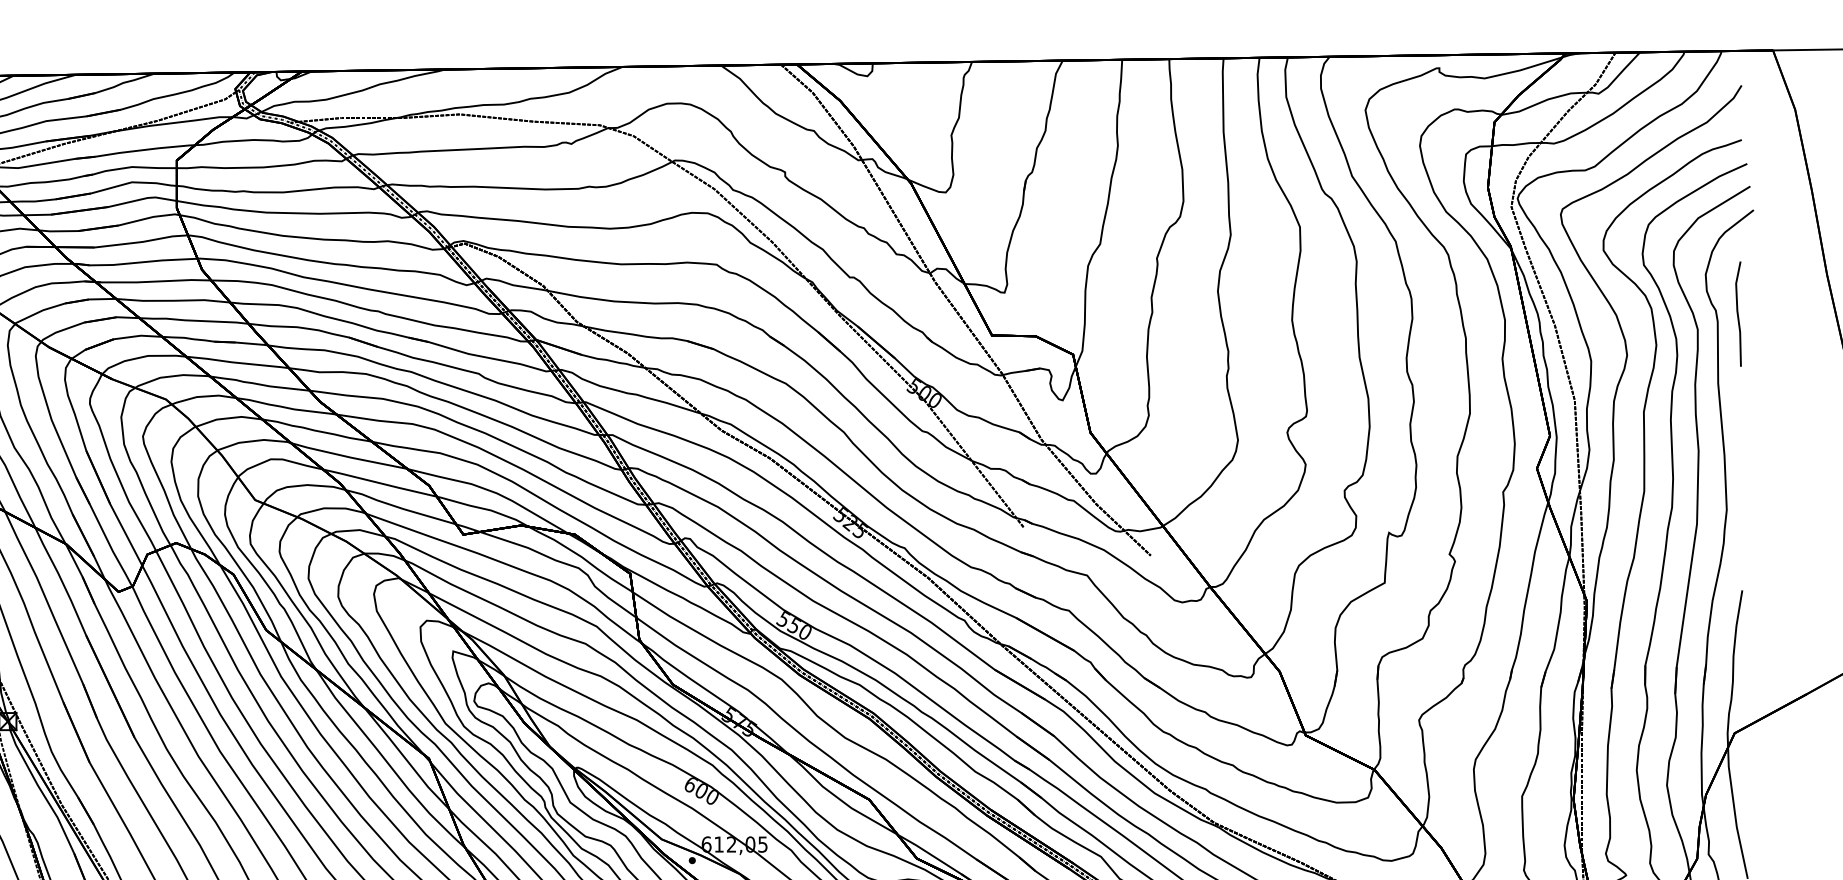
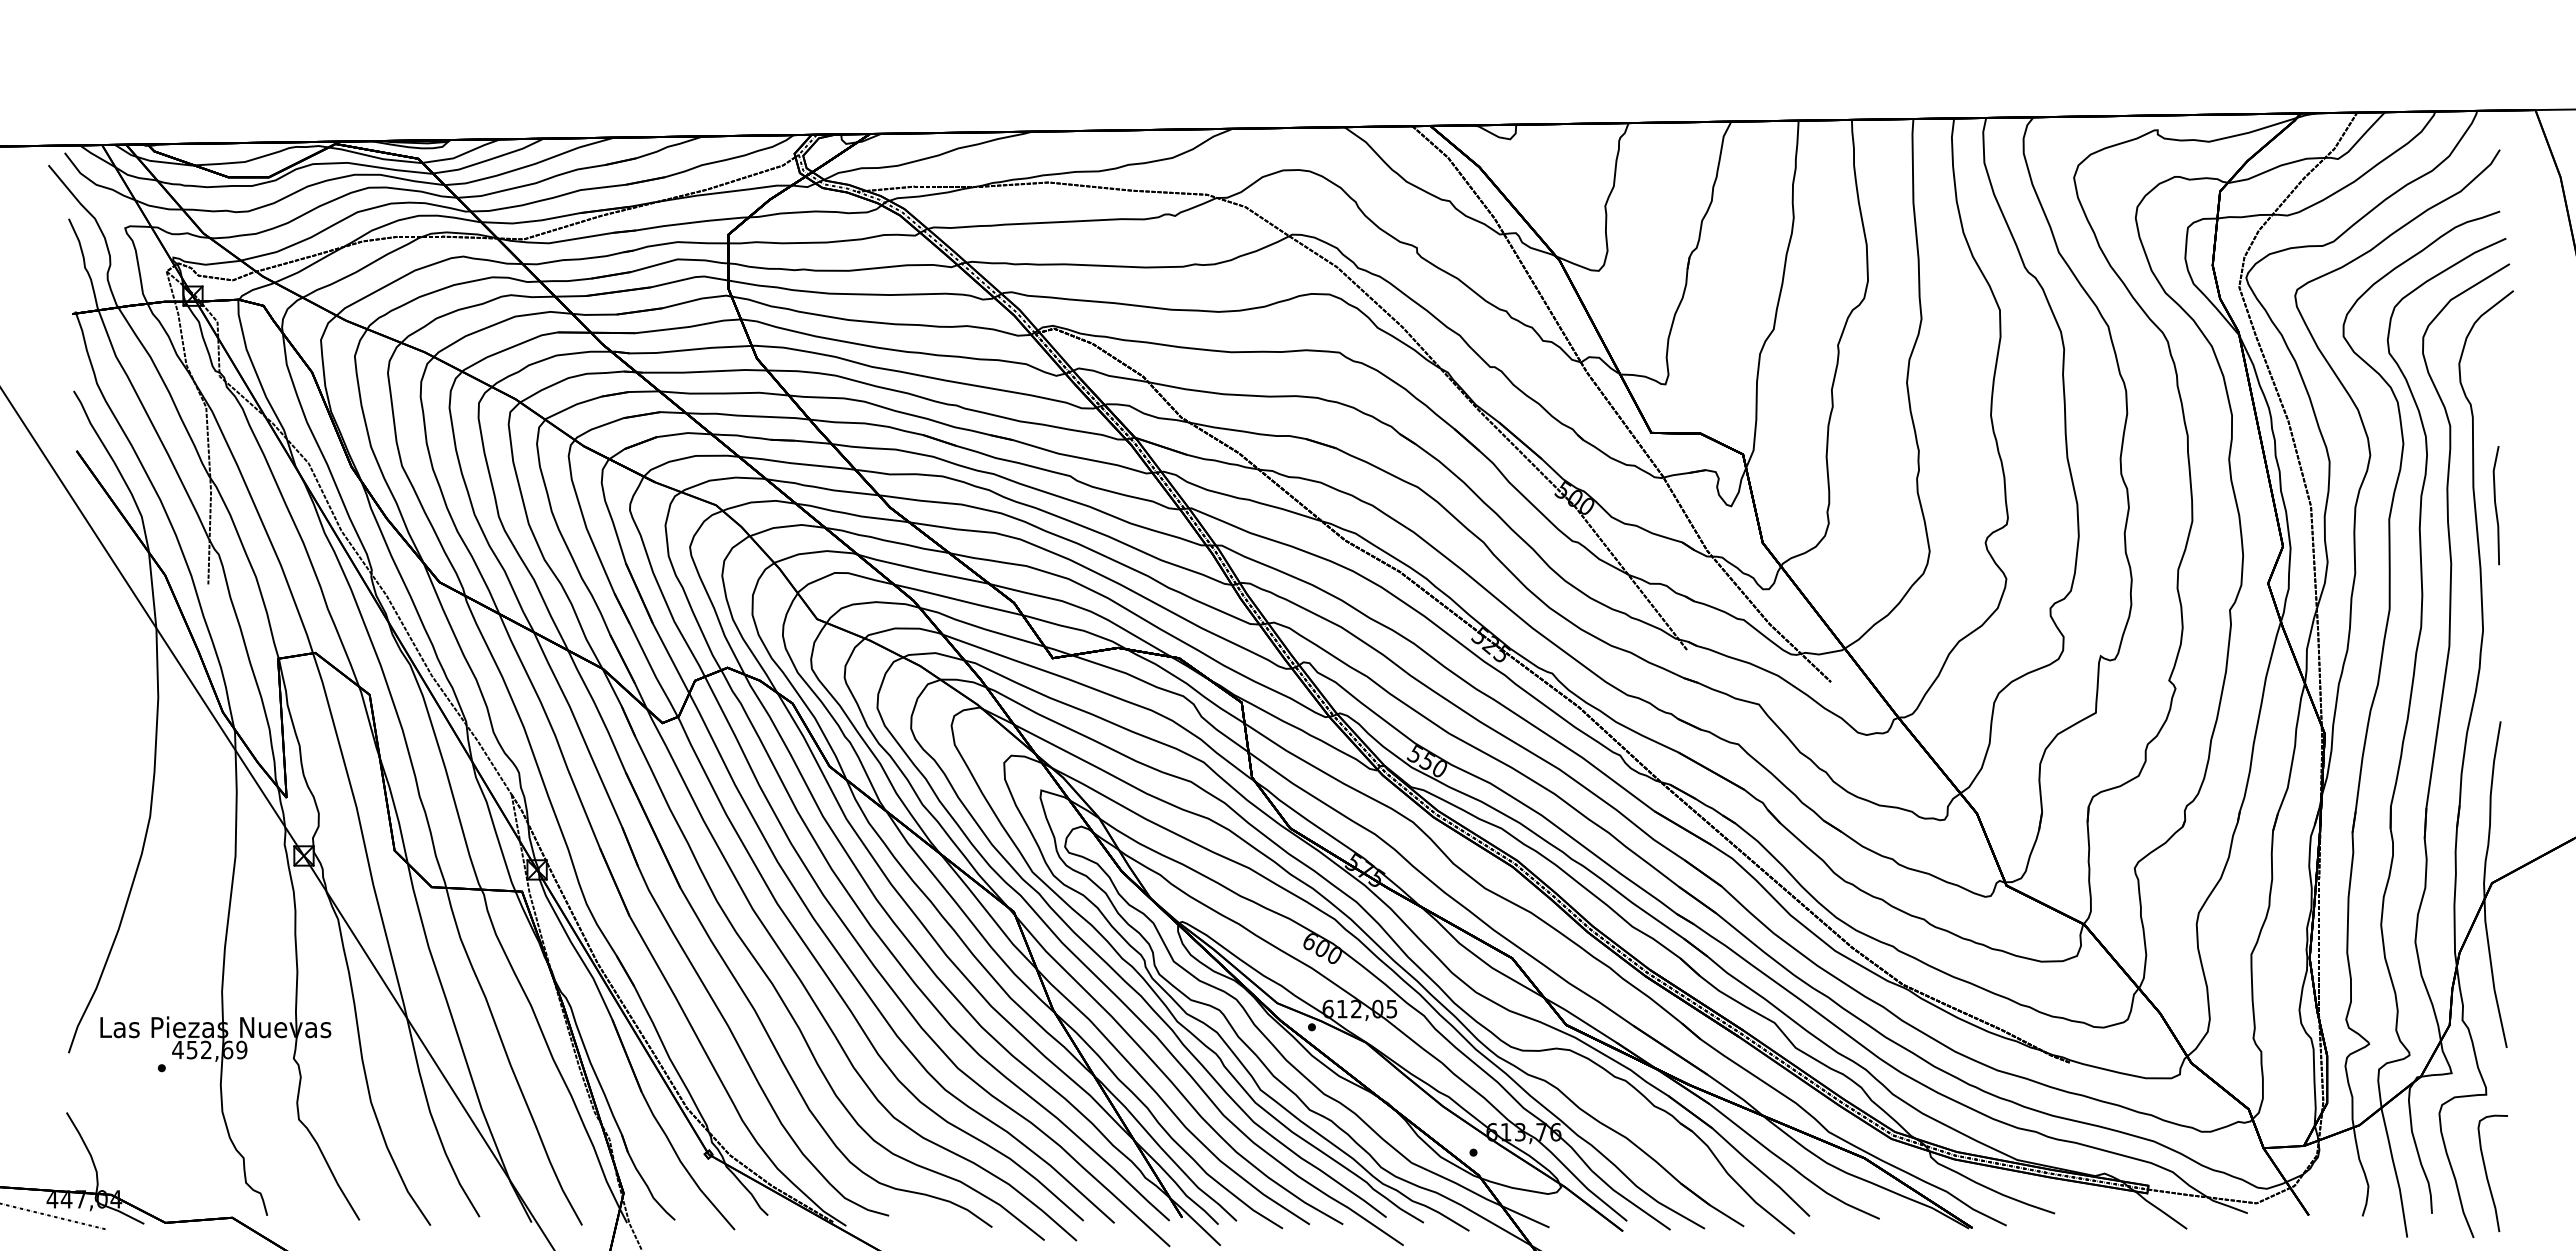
line: (1737, 314) -> (2495, 505), moved

